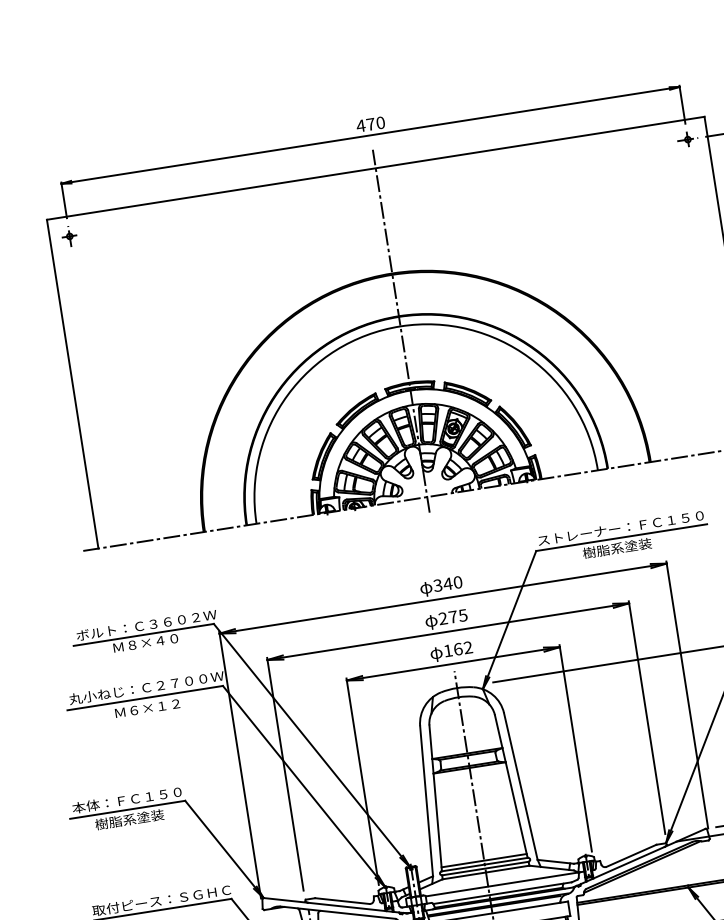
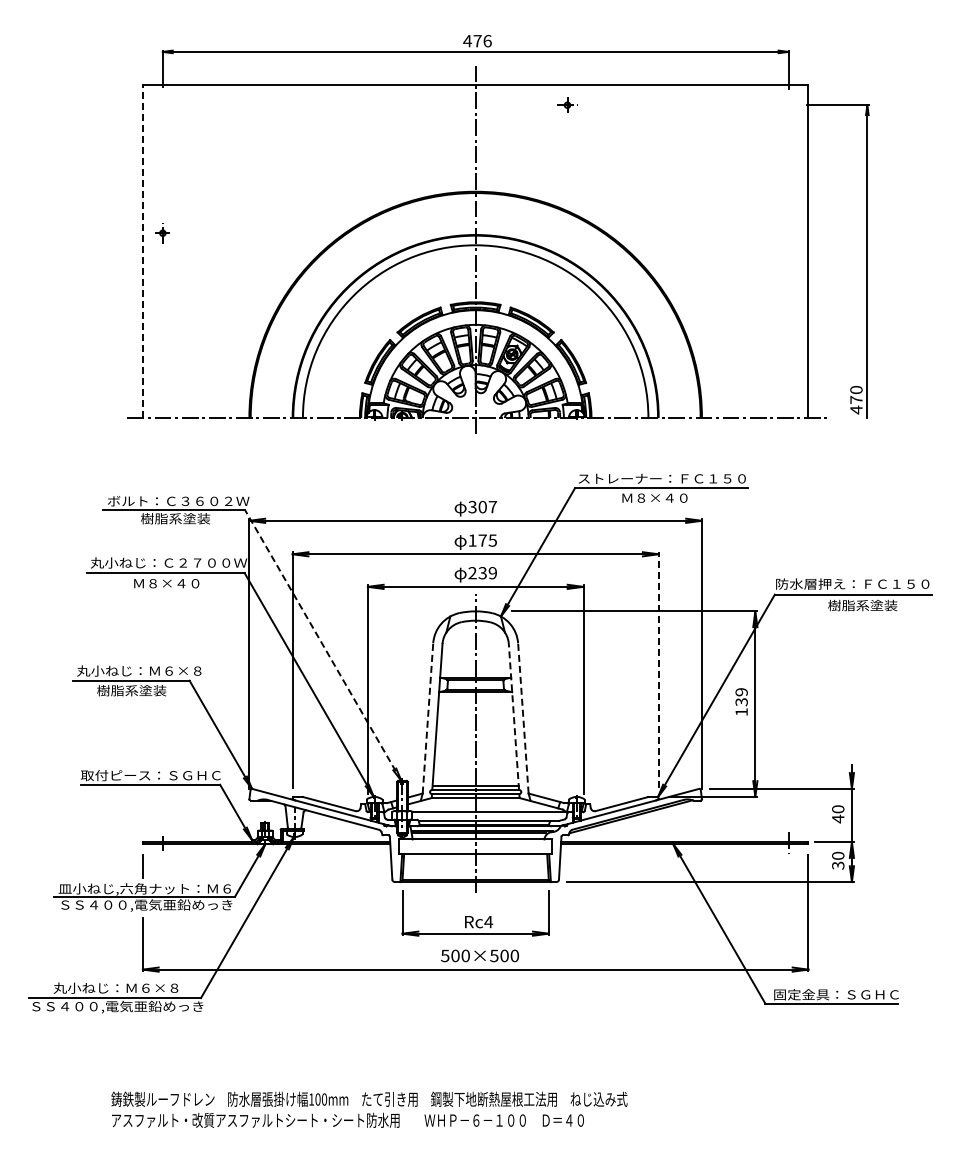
text: (380, 123) -> (487, 41), 470 -> 476
part: (687, 138) -> (567, 104), moved
part: (69, 236) -> (162, 233), moved
line: (72, 384) -> (142, 251), solid -> dashed
text: (617, 547) -> (655, 497), 樹脂系塗装 -> Ｍ８×４０
text: (452, 582) -> (487, 506), 340 -> 307
text: (443, 618) -> (472, 540), 275 -> 175
text: (146, 642) -> (175, 518), Ｍ８×４０ -> 樹脂系塗装
text: (458, 649) -> (482, 573), 162 -> 239
text: (155, 707) -> (174, 583), Ｍ６×１２ -> Ｍ８×４０
line: (646, 717) -> (658, 669), solid -> dashed
line: (312, 745) -> (323, 645), solid -> dashed
line: (520, 785) -> (523, 717), solid -> dashed
line: (510, 786) -> (513, 716), solid -> dashed
text: (134, 798) -> (139, 670), 本体：ＦＣ１５０ -> 丸小ねじ：Ｍ６×８
line: (426, 800) -> (428, 717), solid -> dashed

